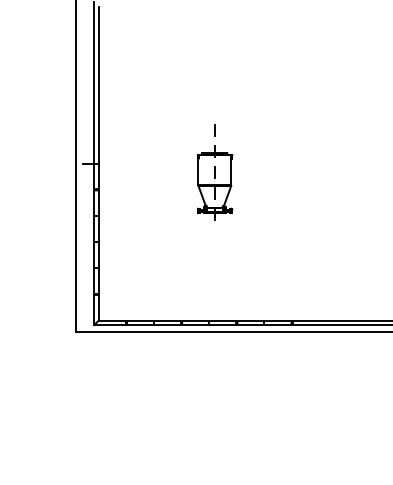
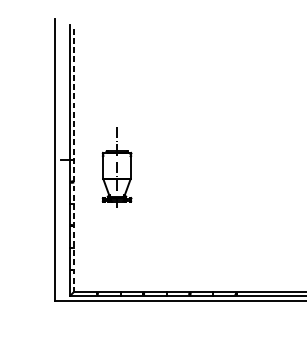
line: (98, 163) -> (73, 160), solid -> dashed
part: (215, 172) -> (117, 167), moved

